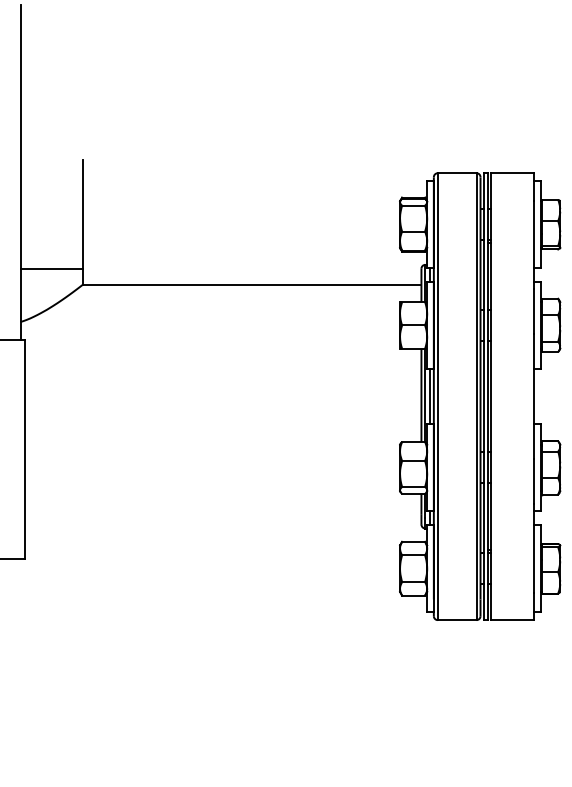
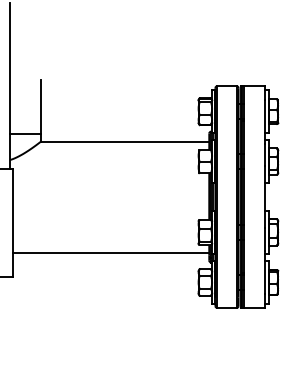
line: (222, 508) -> (110, 252), added

